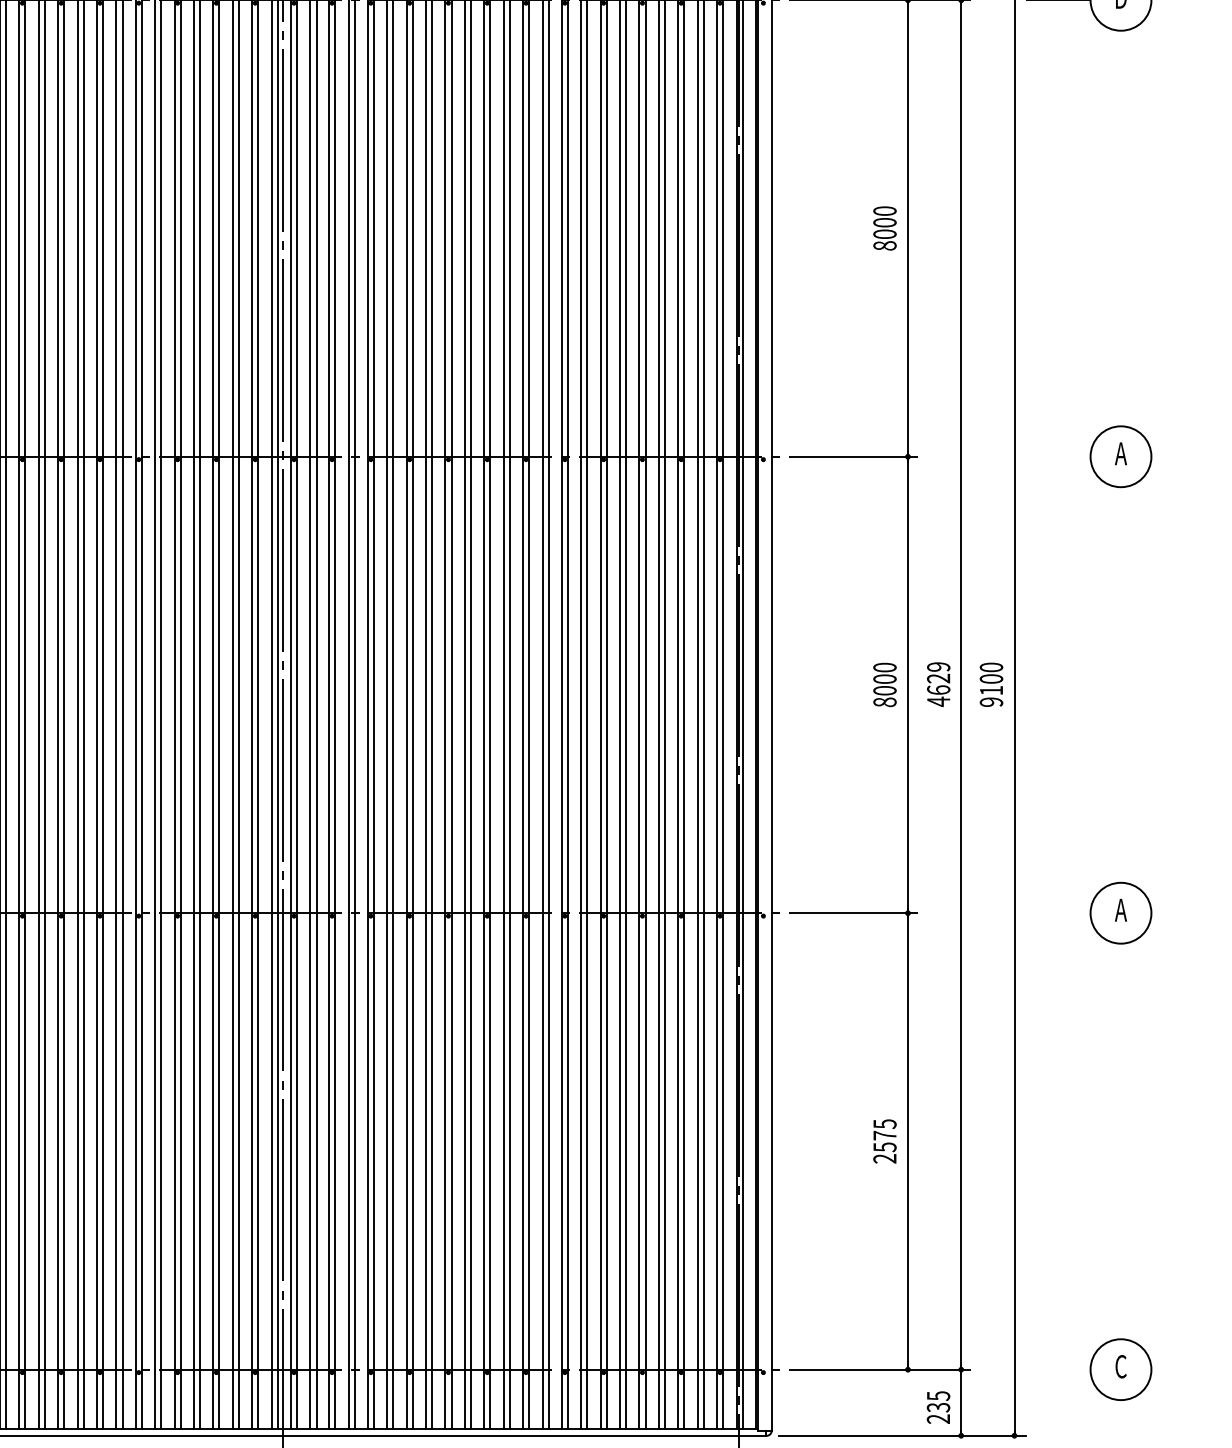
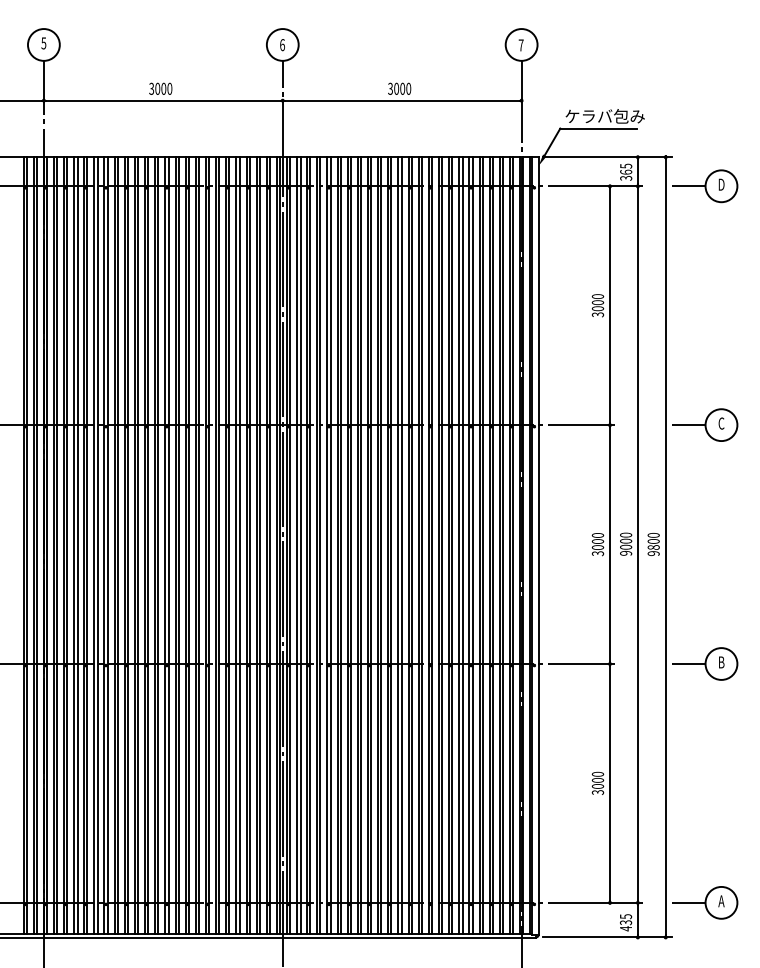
text: (884, 245) -> (597, 314), 8000 -> 3000
text: (1121, 453) -> (721, 423), A -> C
line: (1057, 457) -> (688, 425), added
text: (939, 684) -> (626, 544), 4629 -> 9000
text: (991, 690) -> (653, 547), 9100 -> 9800
text: (884, 702) -> (597, 553), 8000 -> 3000
text: (1121, 910) -> (721, 662), A -> B
line: (1057, 914) -> (688, 664), added
text: (884, 1139) -> (597, 782), 2575 -> 3000
text: (1121, 1367) -> (721, 901), C -> A
line: (1057, 1368) -> (688, 902), added
text: (937, 1418) -> (625, 928), 235 -> 435

